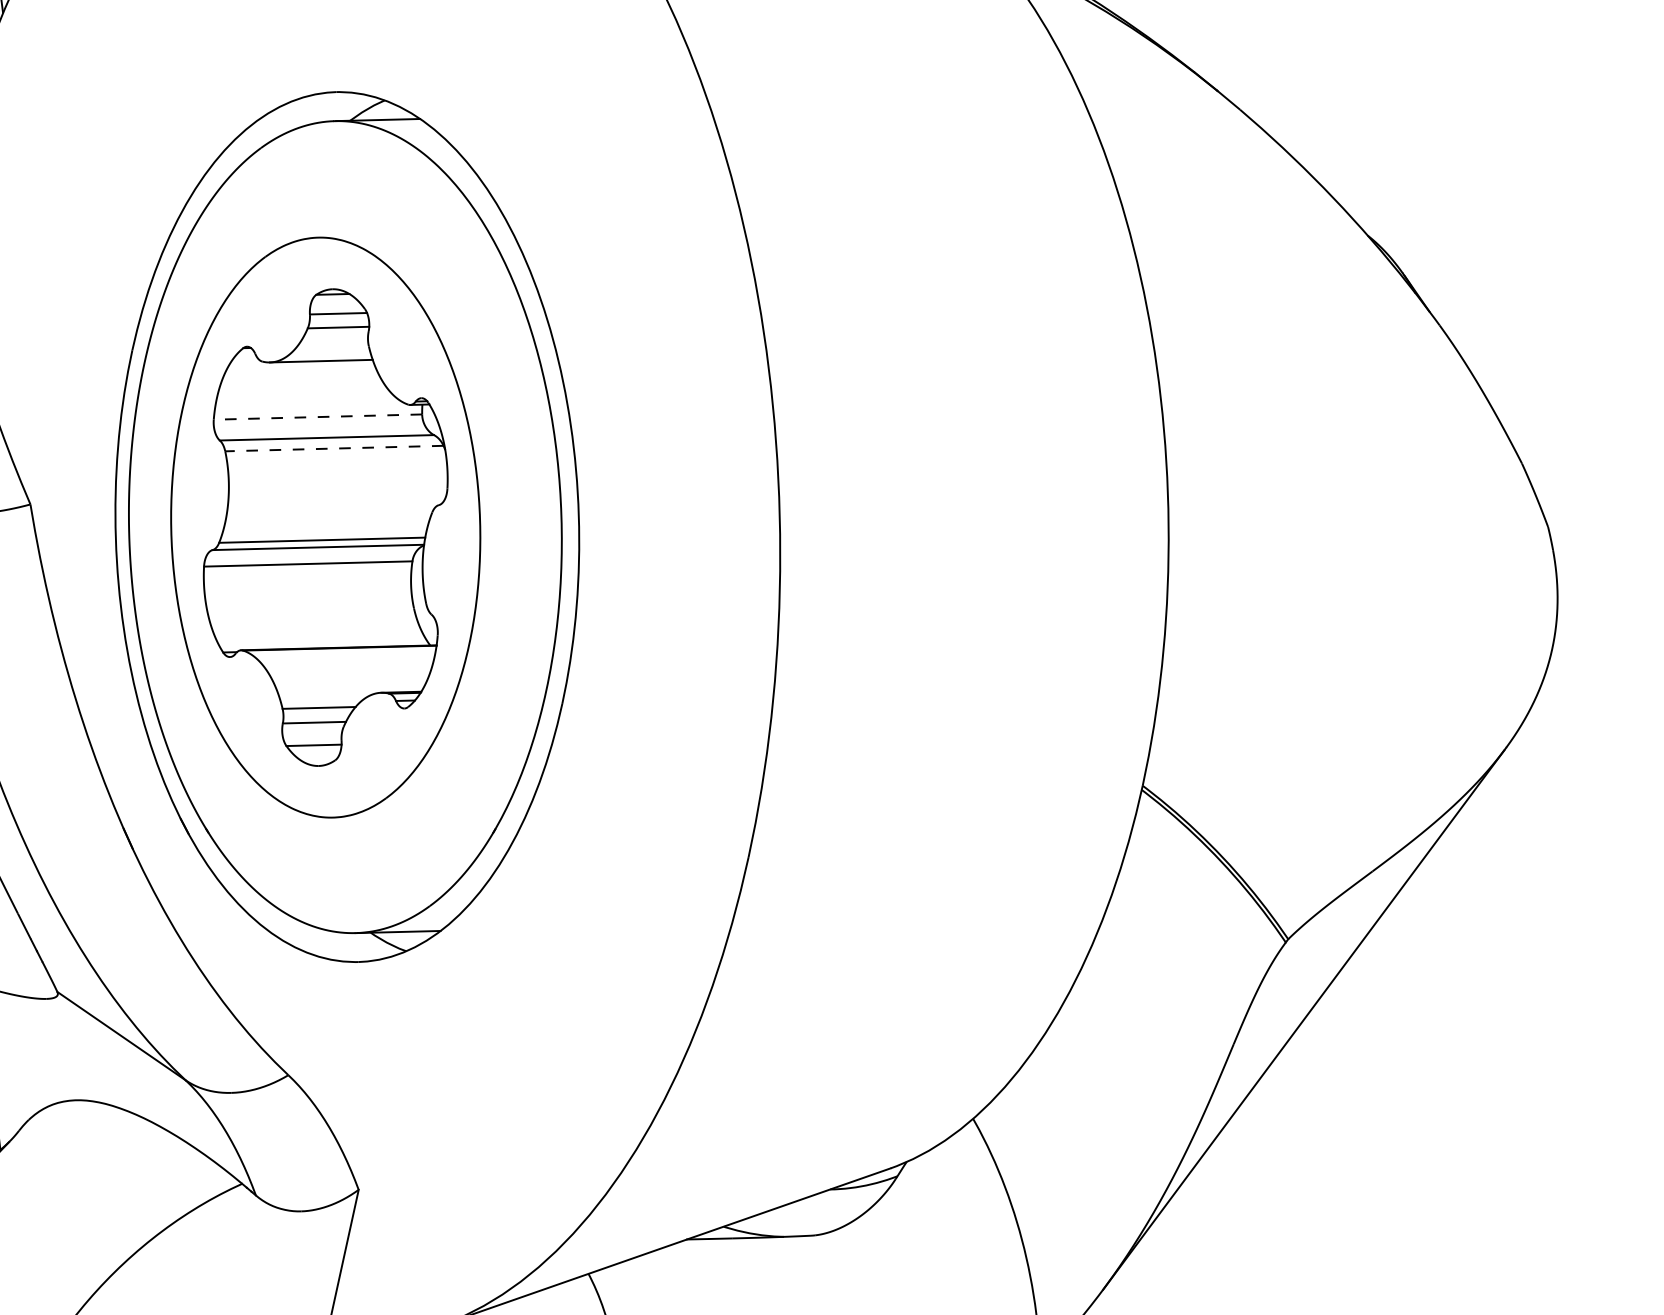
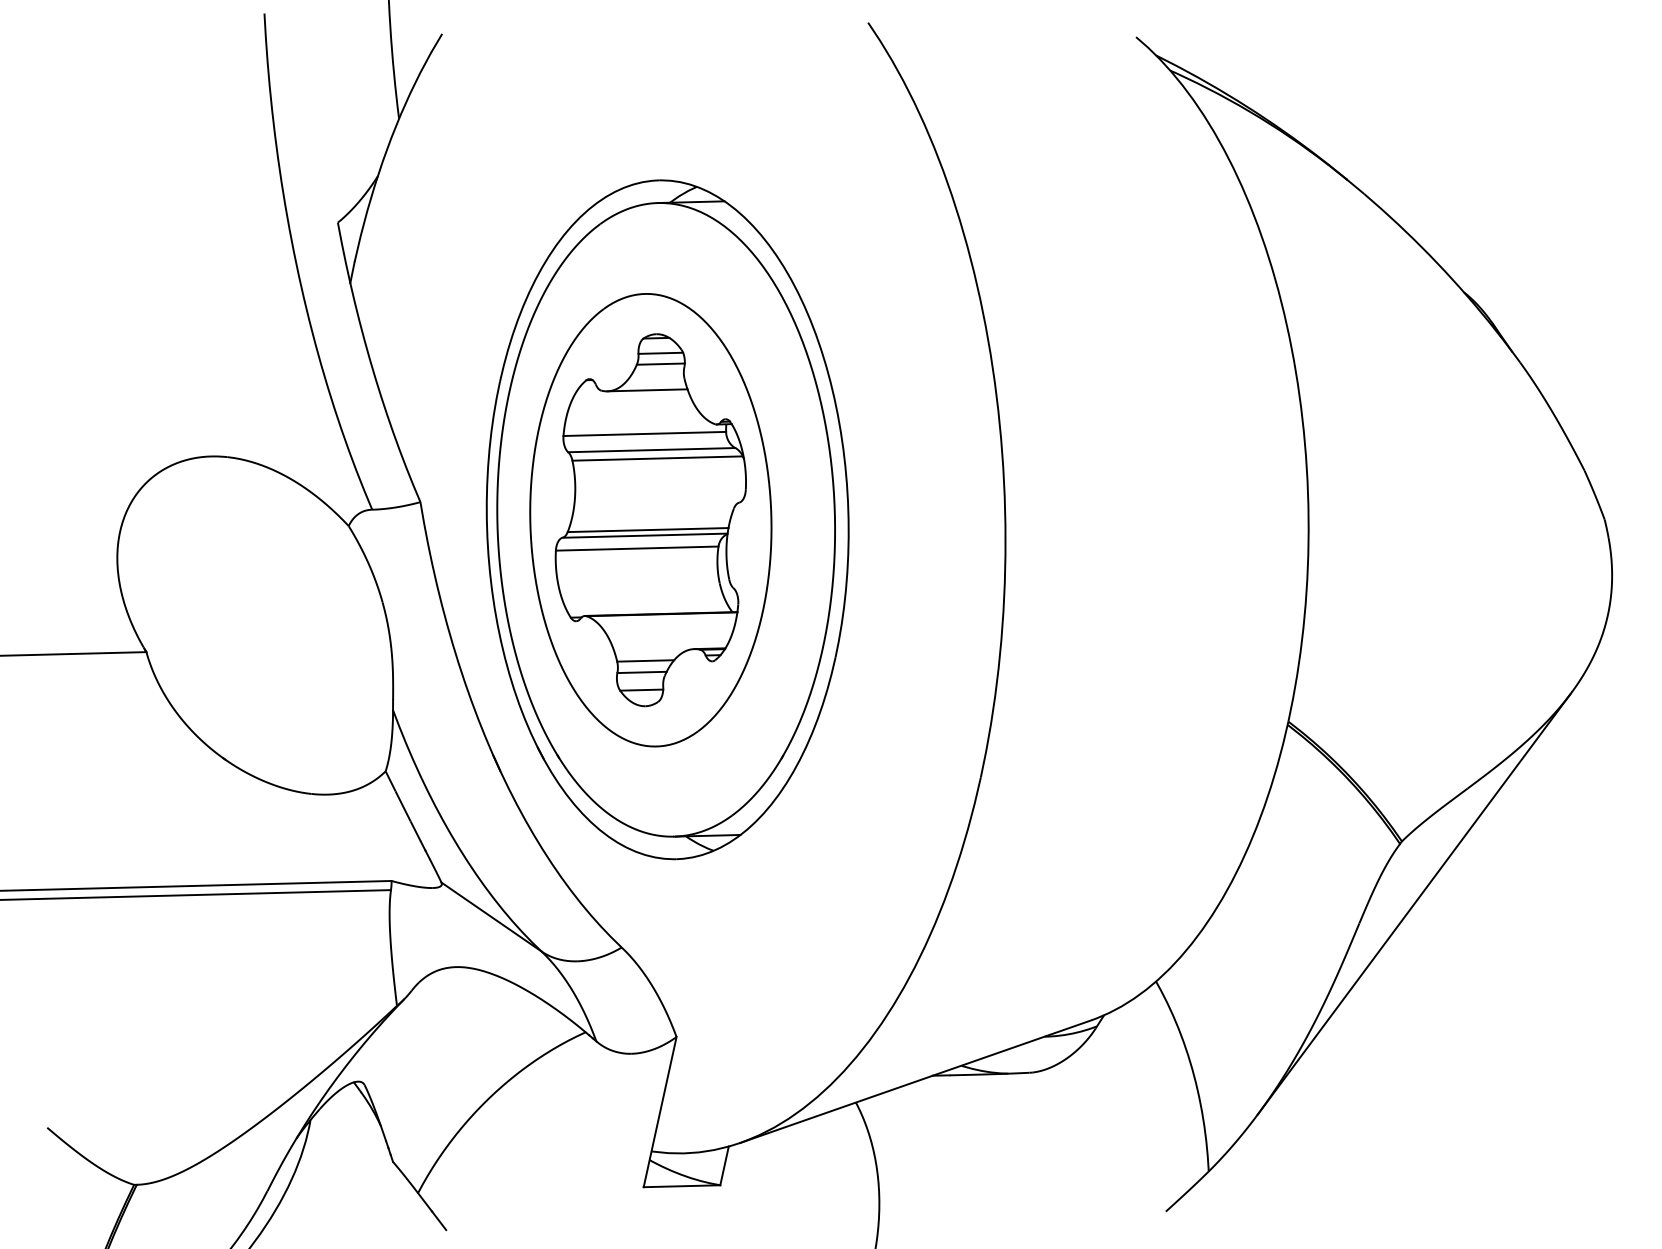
line: (317, 416) -> (644, 433), dashed -> solid
line: (334, 448) -> (657, 458), dashed -> solid

